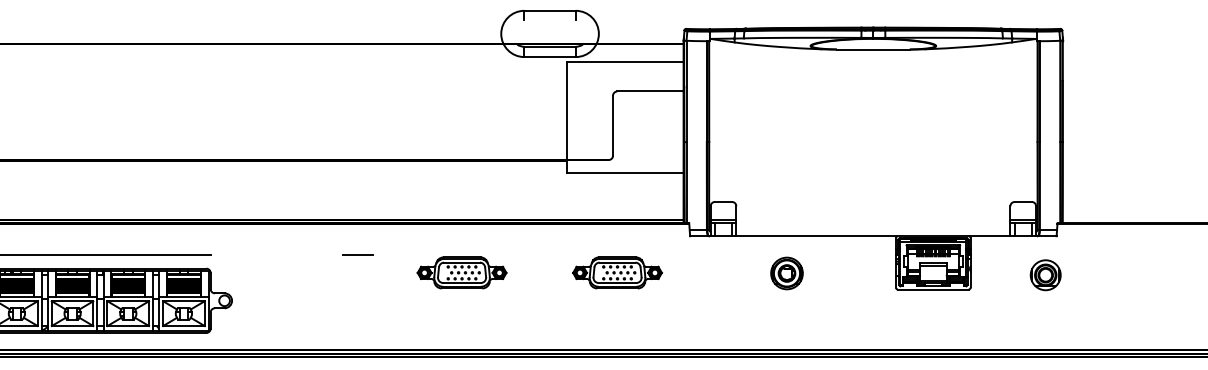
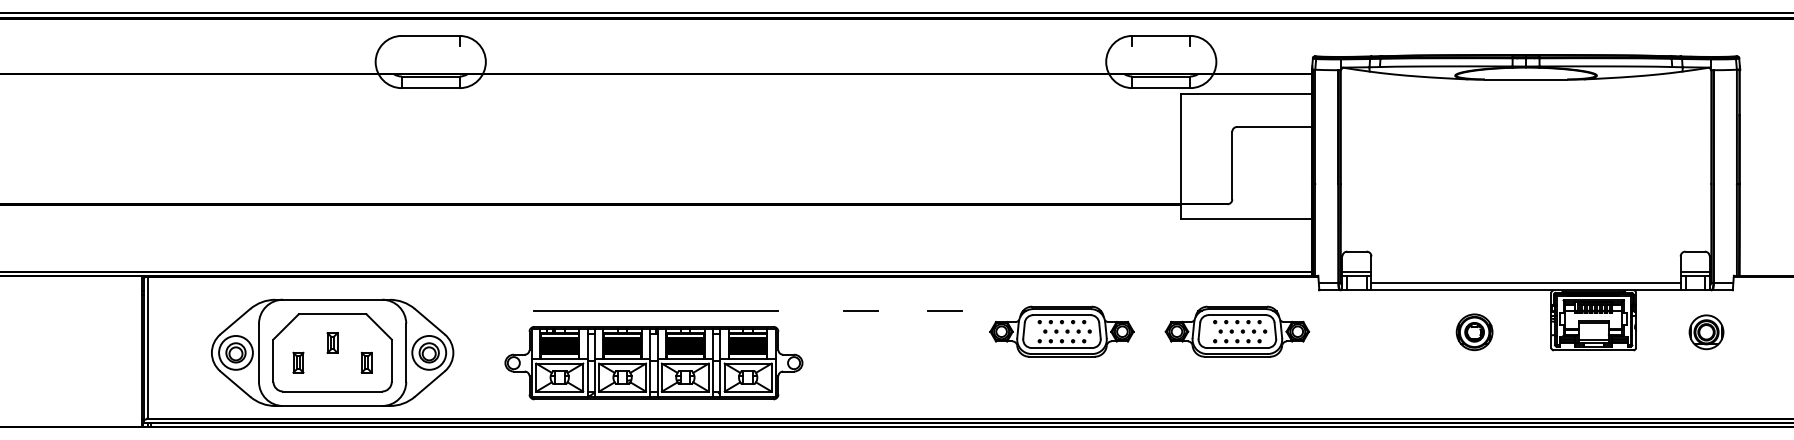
line: (872, 230) -> (1525, 283), added
line: (283, 255) -> (860, 311), added
part: (461, 272) -> (1061, 331), size x1.43
part: (617, 272) -> (1237, 331), size x1.43
part: (786, 273) -> (1474, 332), moved
part: (1045, 275) -> (1706, 332), moved

